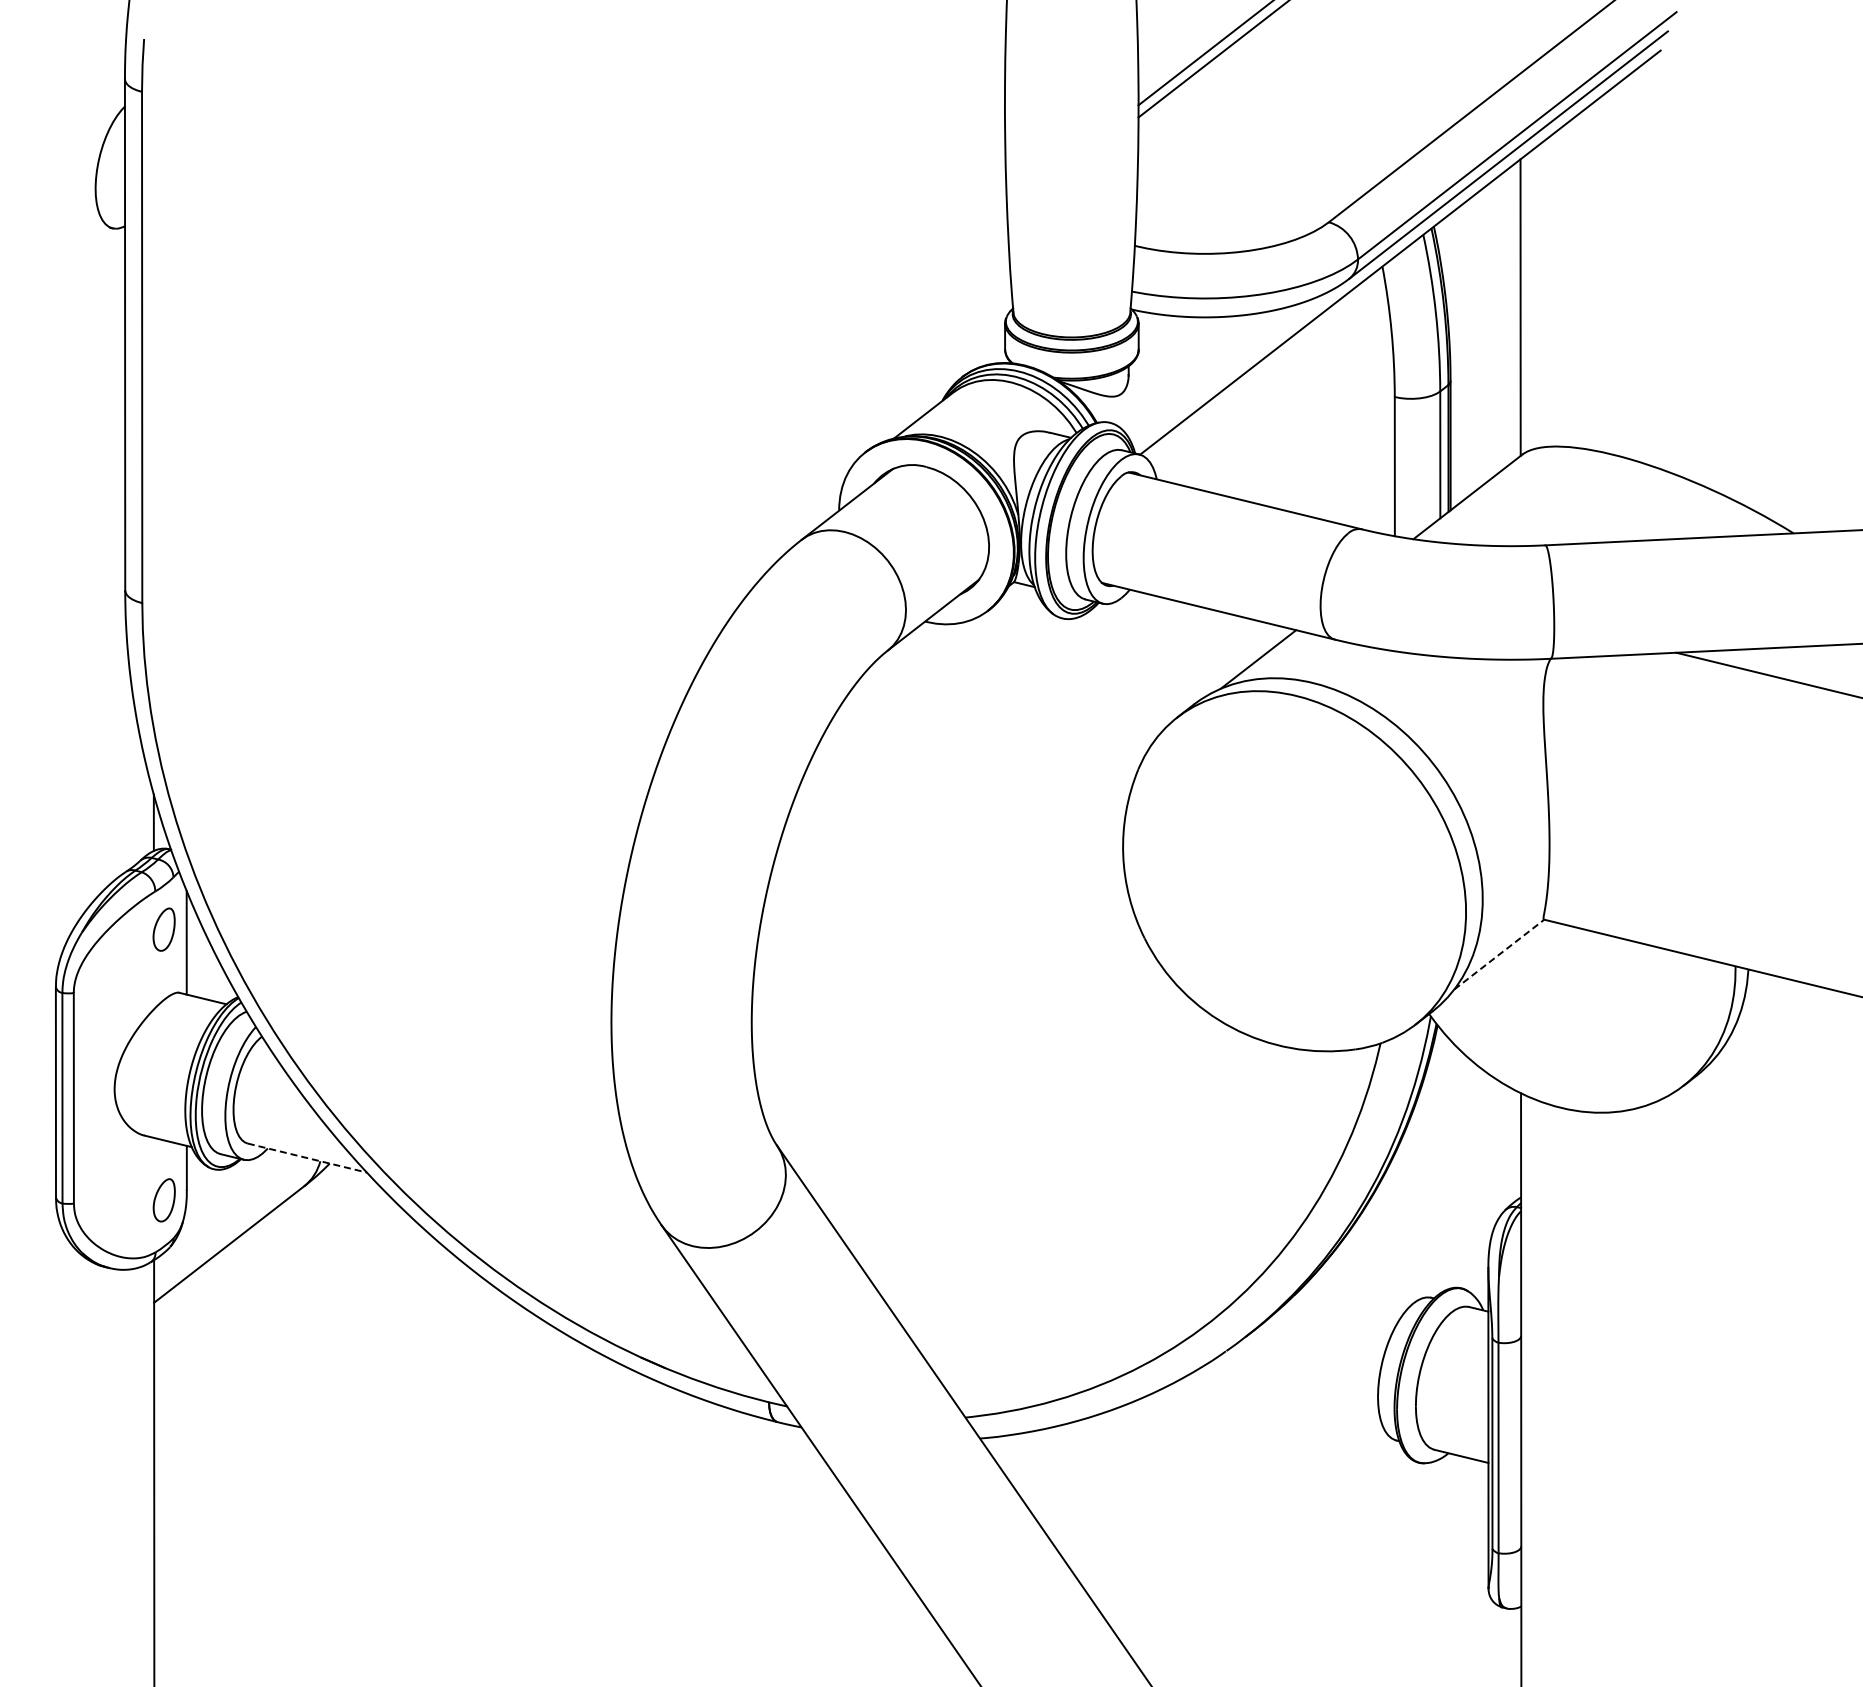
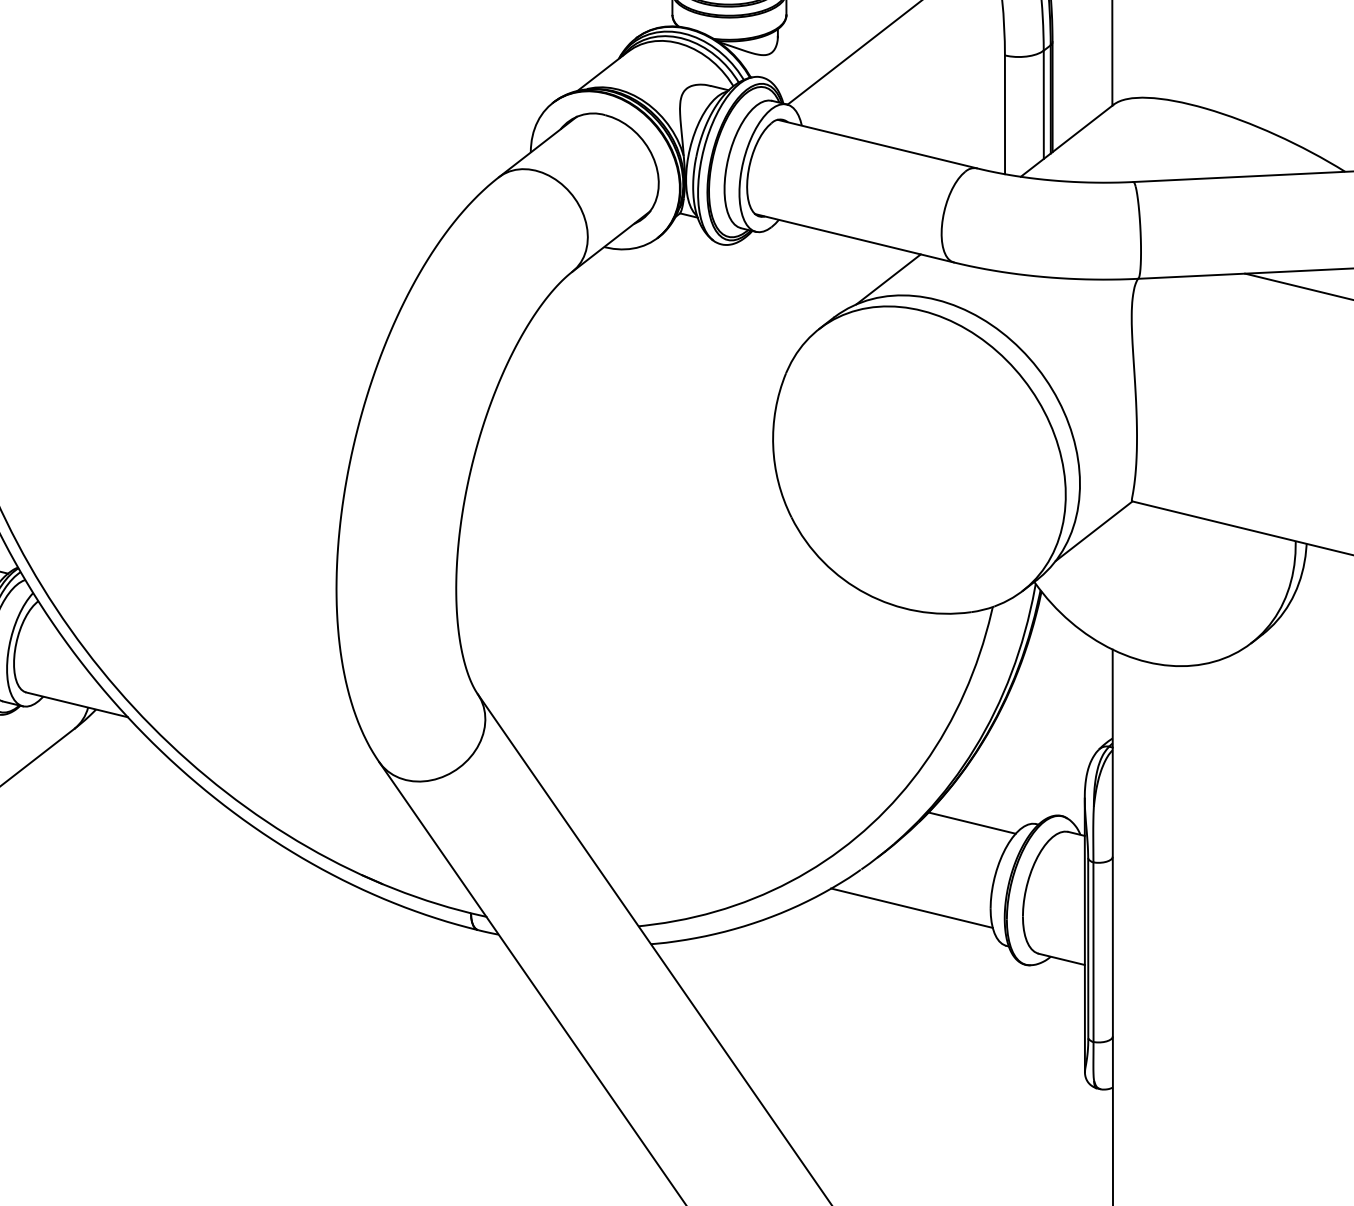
line: (1499, 954) -> (1094, 531), dashed -> solid
line: (307, 1158) -> (77, 705), dashed -> solid
line: (1356, 1296) -> (972, 822), added
line: (1285, 1396) -> (911, 908), added

